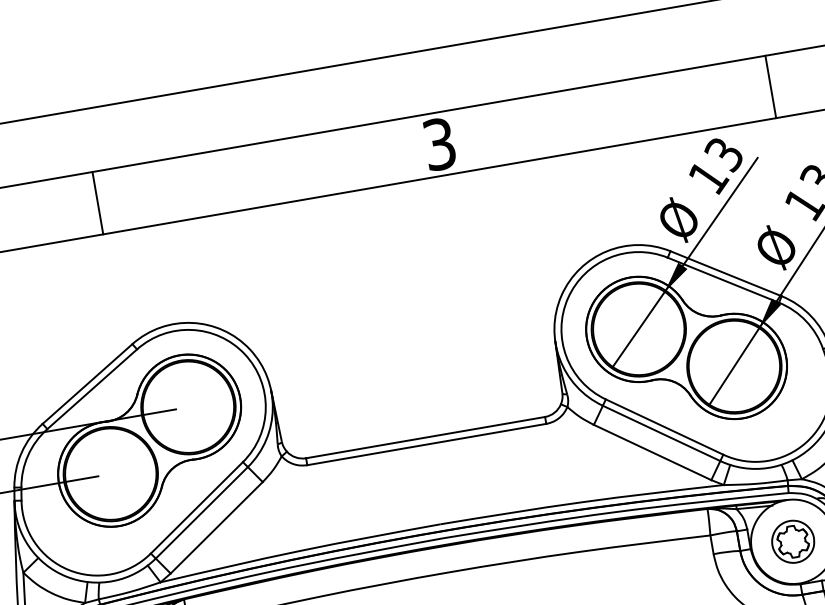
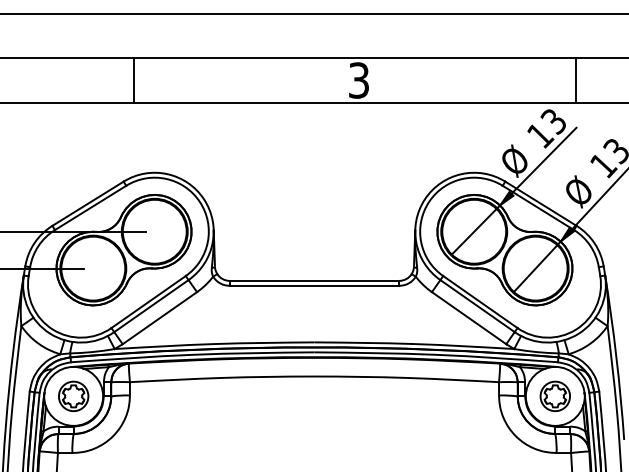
line: (770, 87) -> (575, 80), moved
line: (97, 203) -> (133, 80), moved

